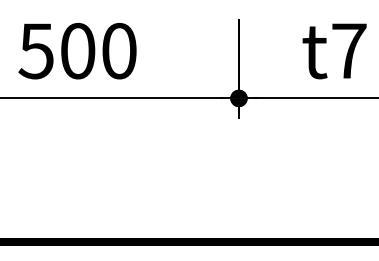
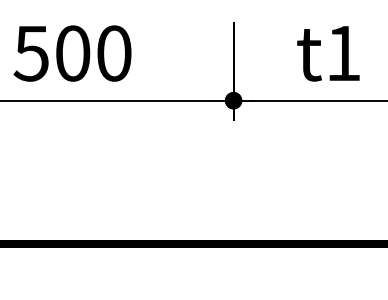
text: (349, 51) -> (343, 53), t7 -> t1

